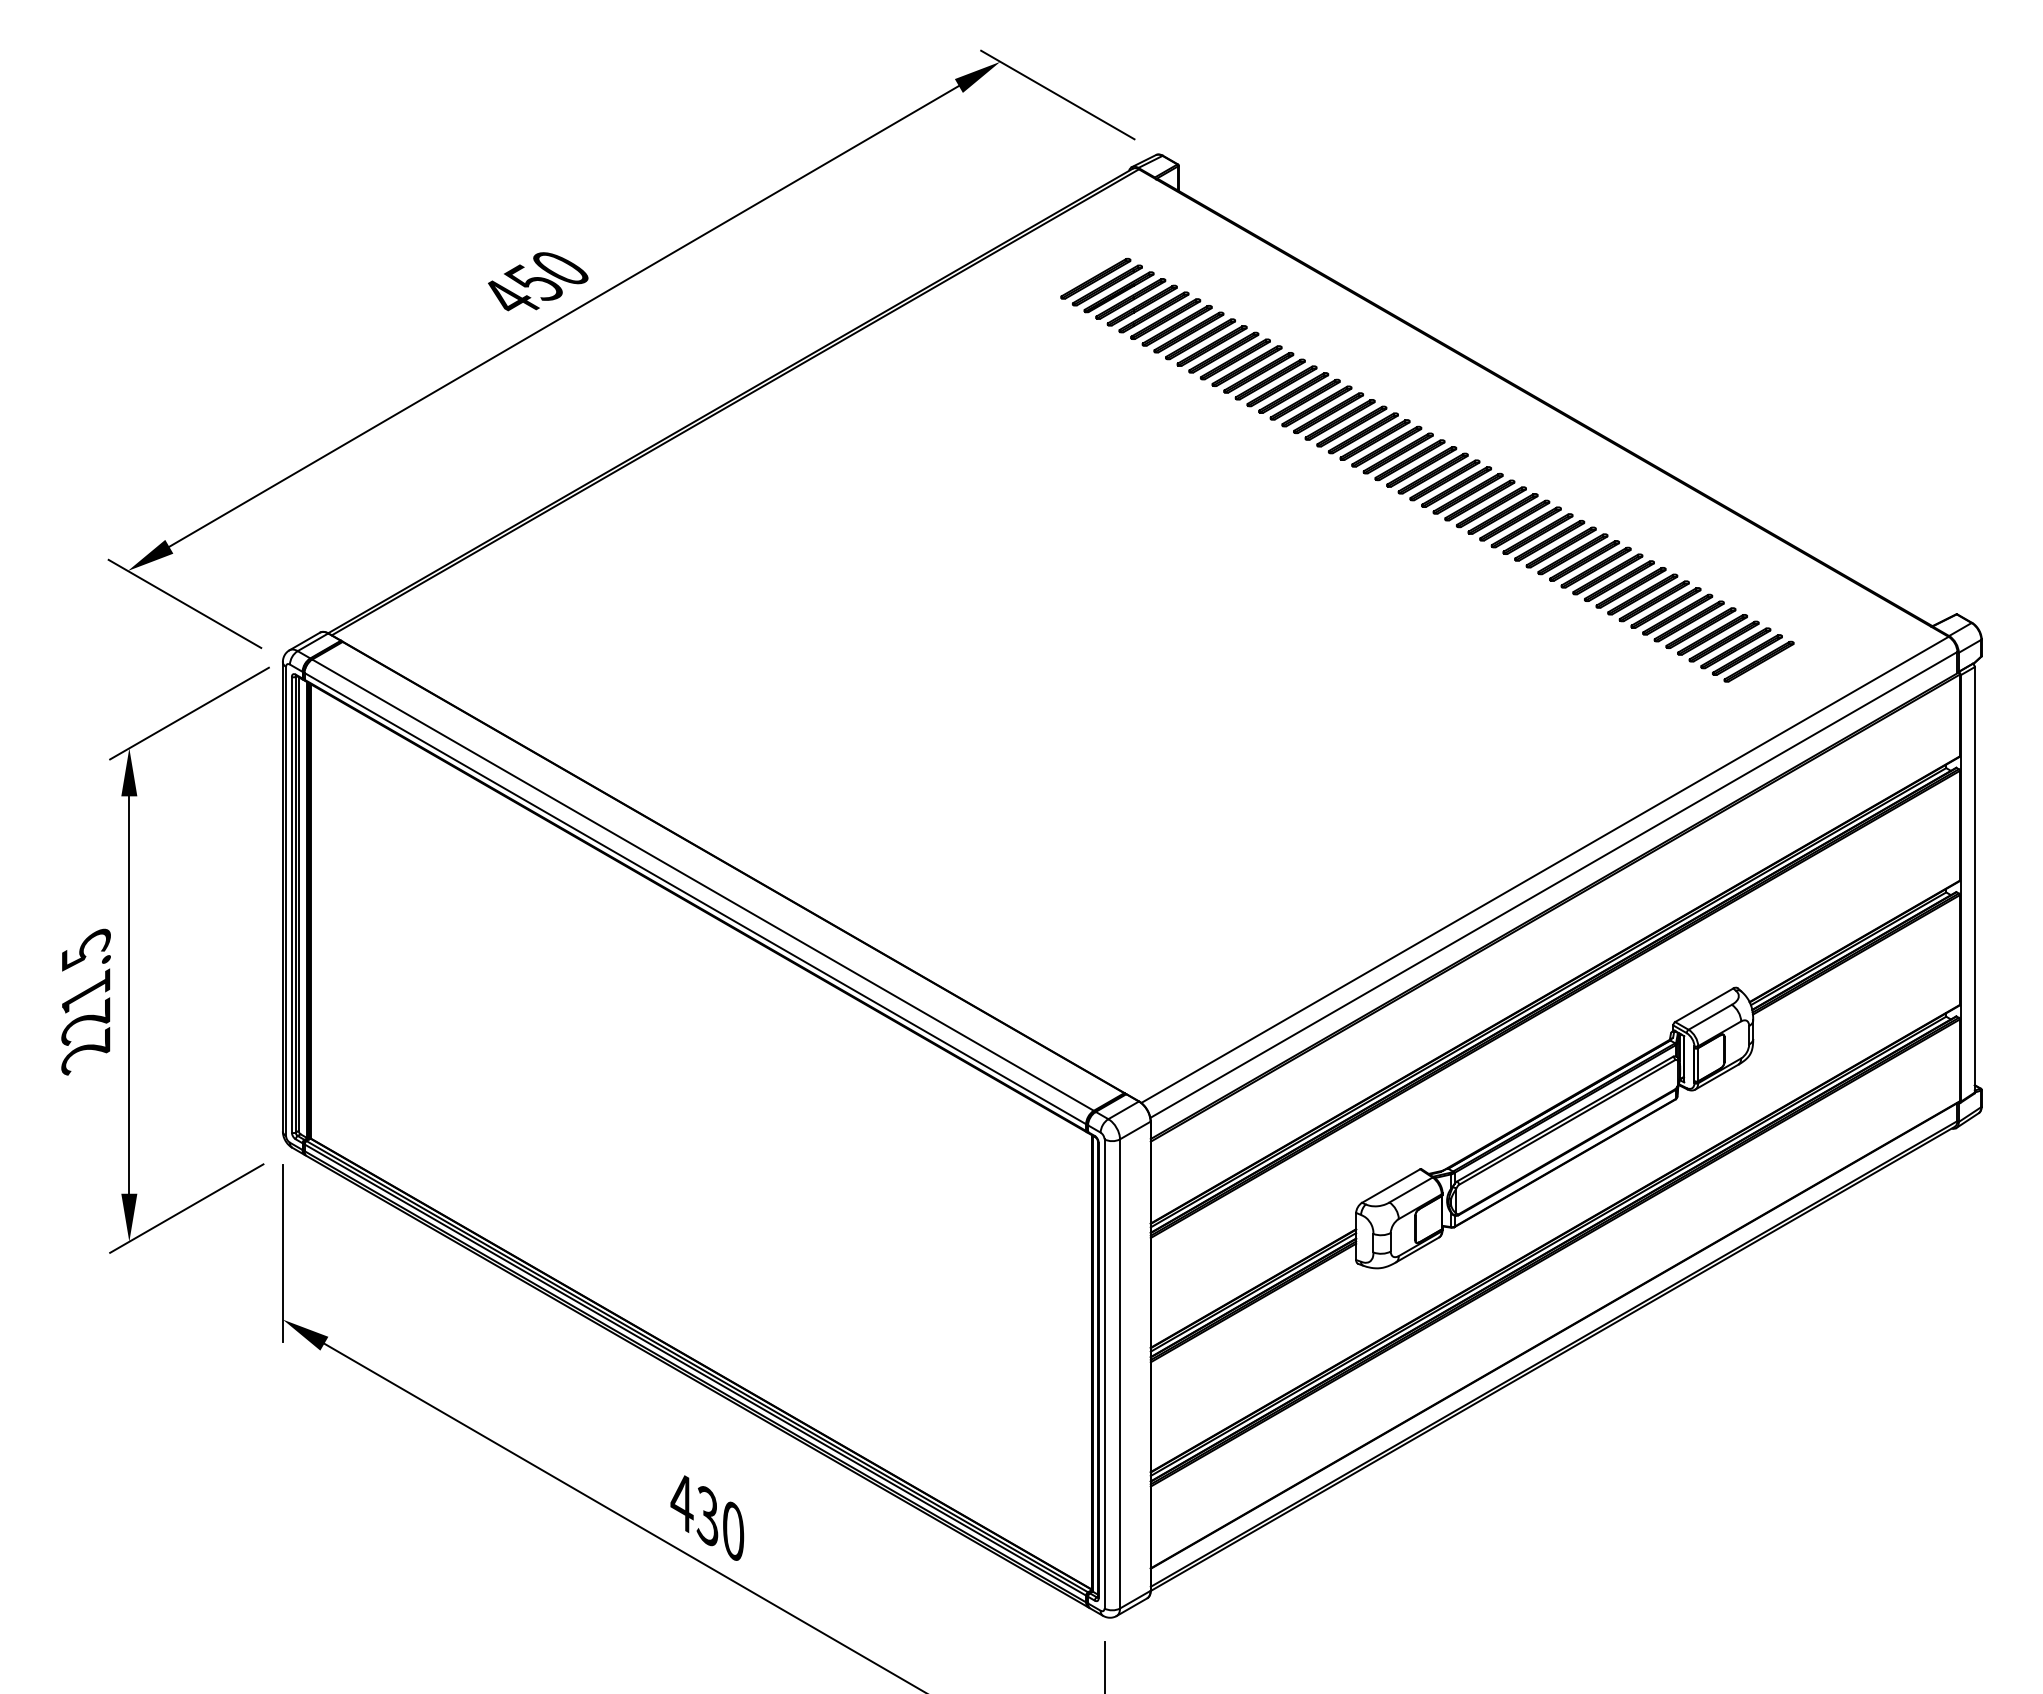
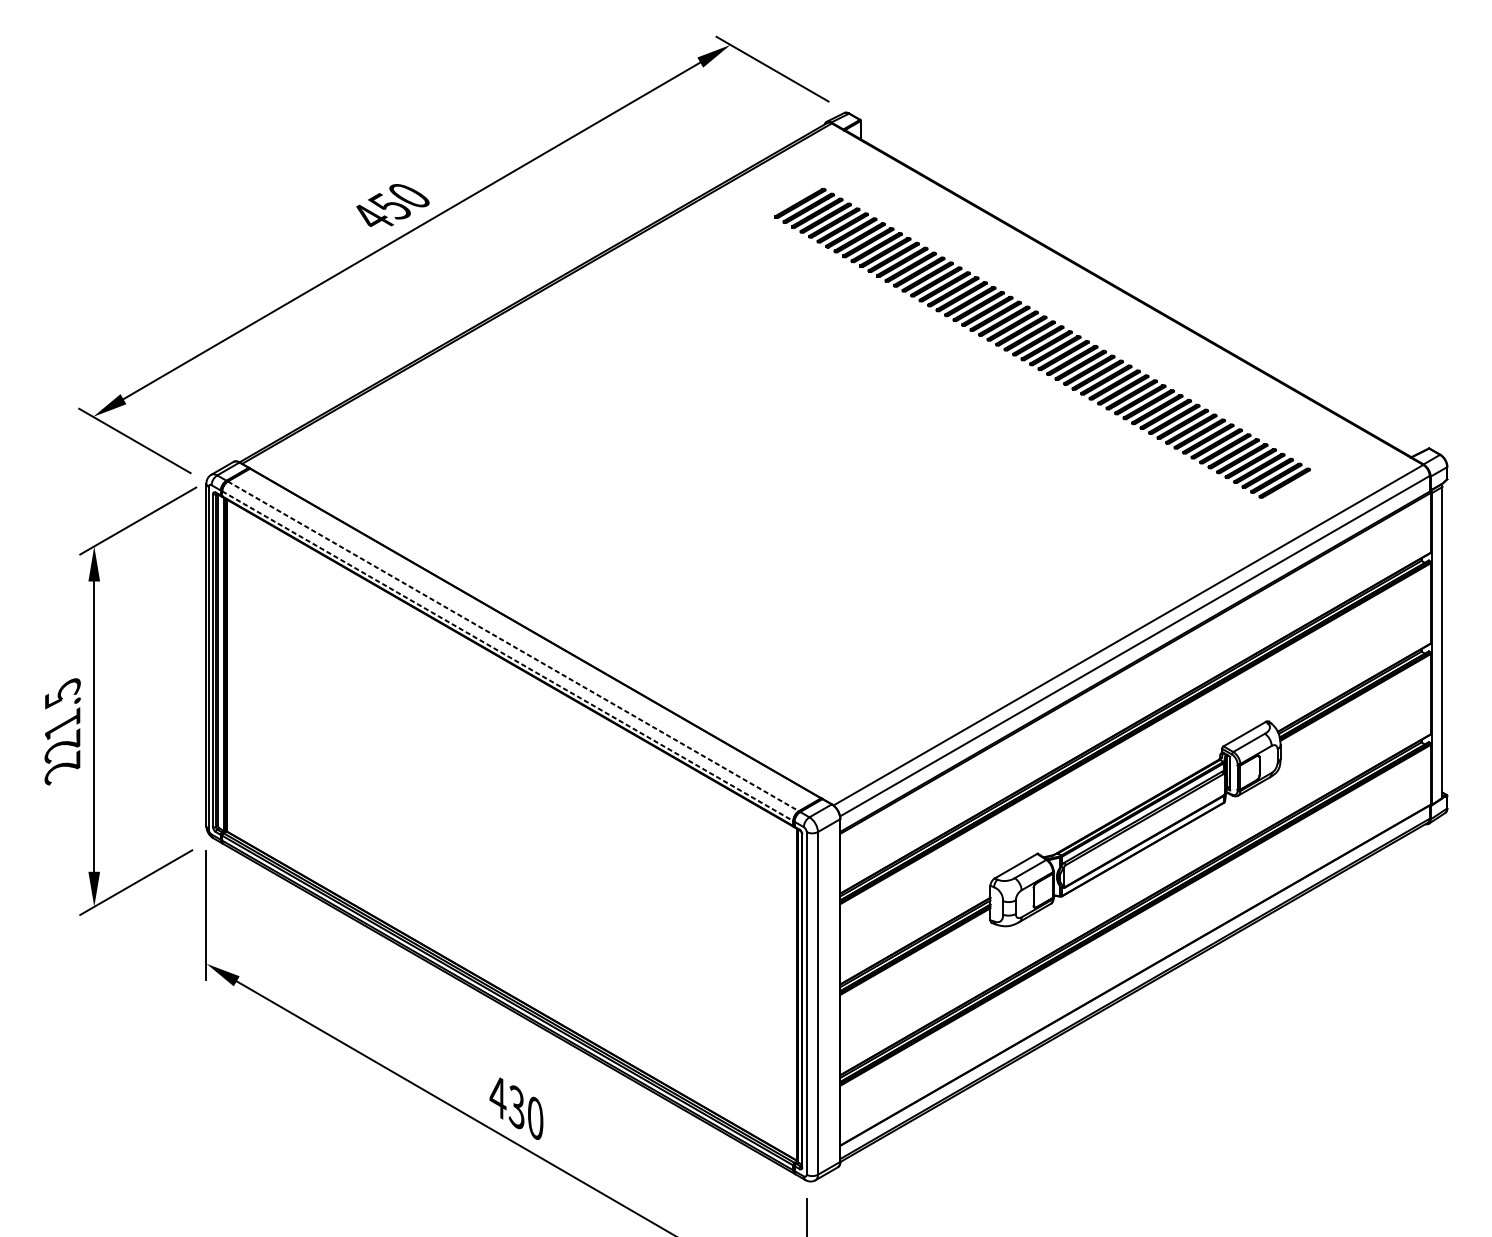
line: (703, 885) -> (513, 646), solid -> dashed
line: (695, 898) -> (507, 656), solid -> dashed

